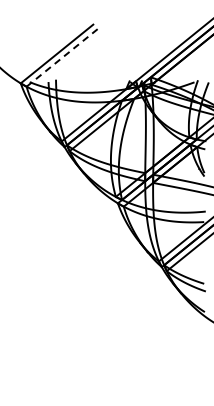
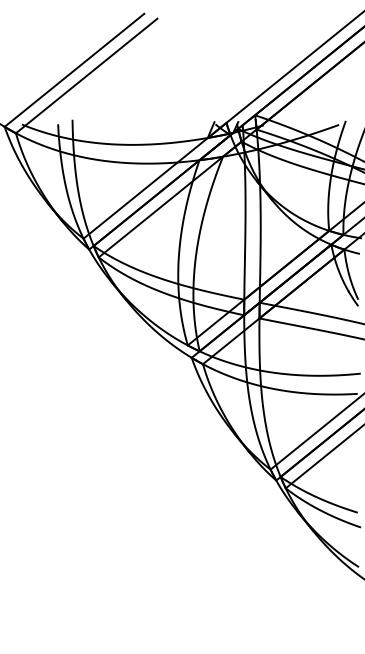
line: (63, 56) -> (86, 75), dashed -> solid

